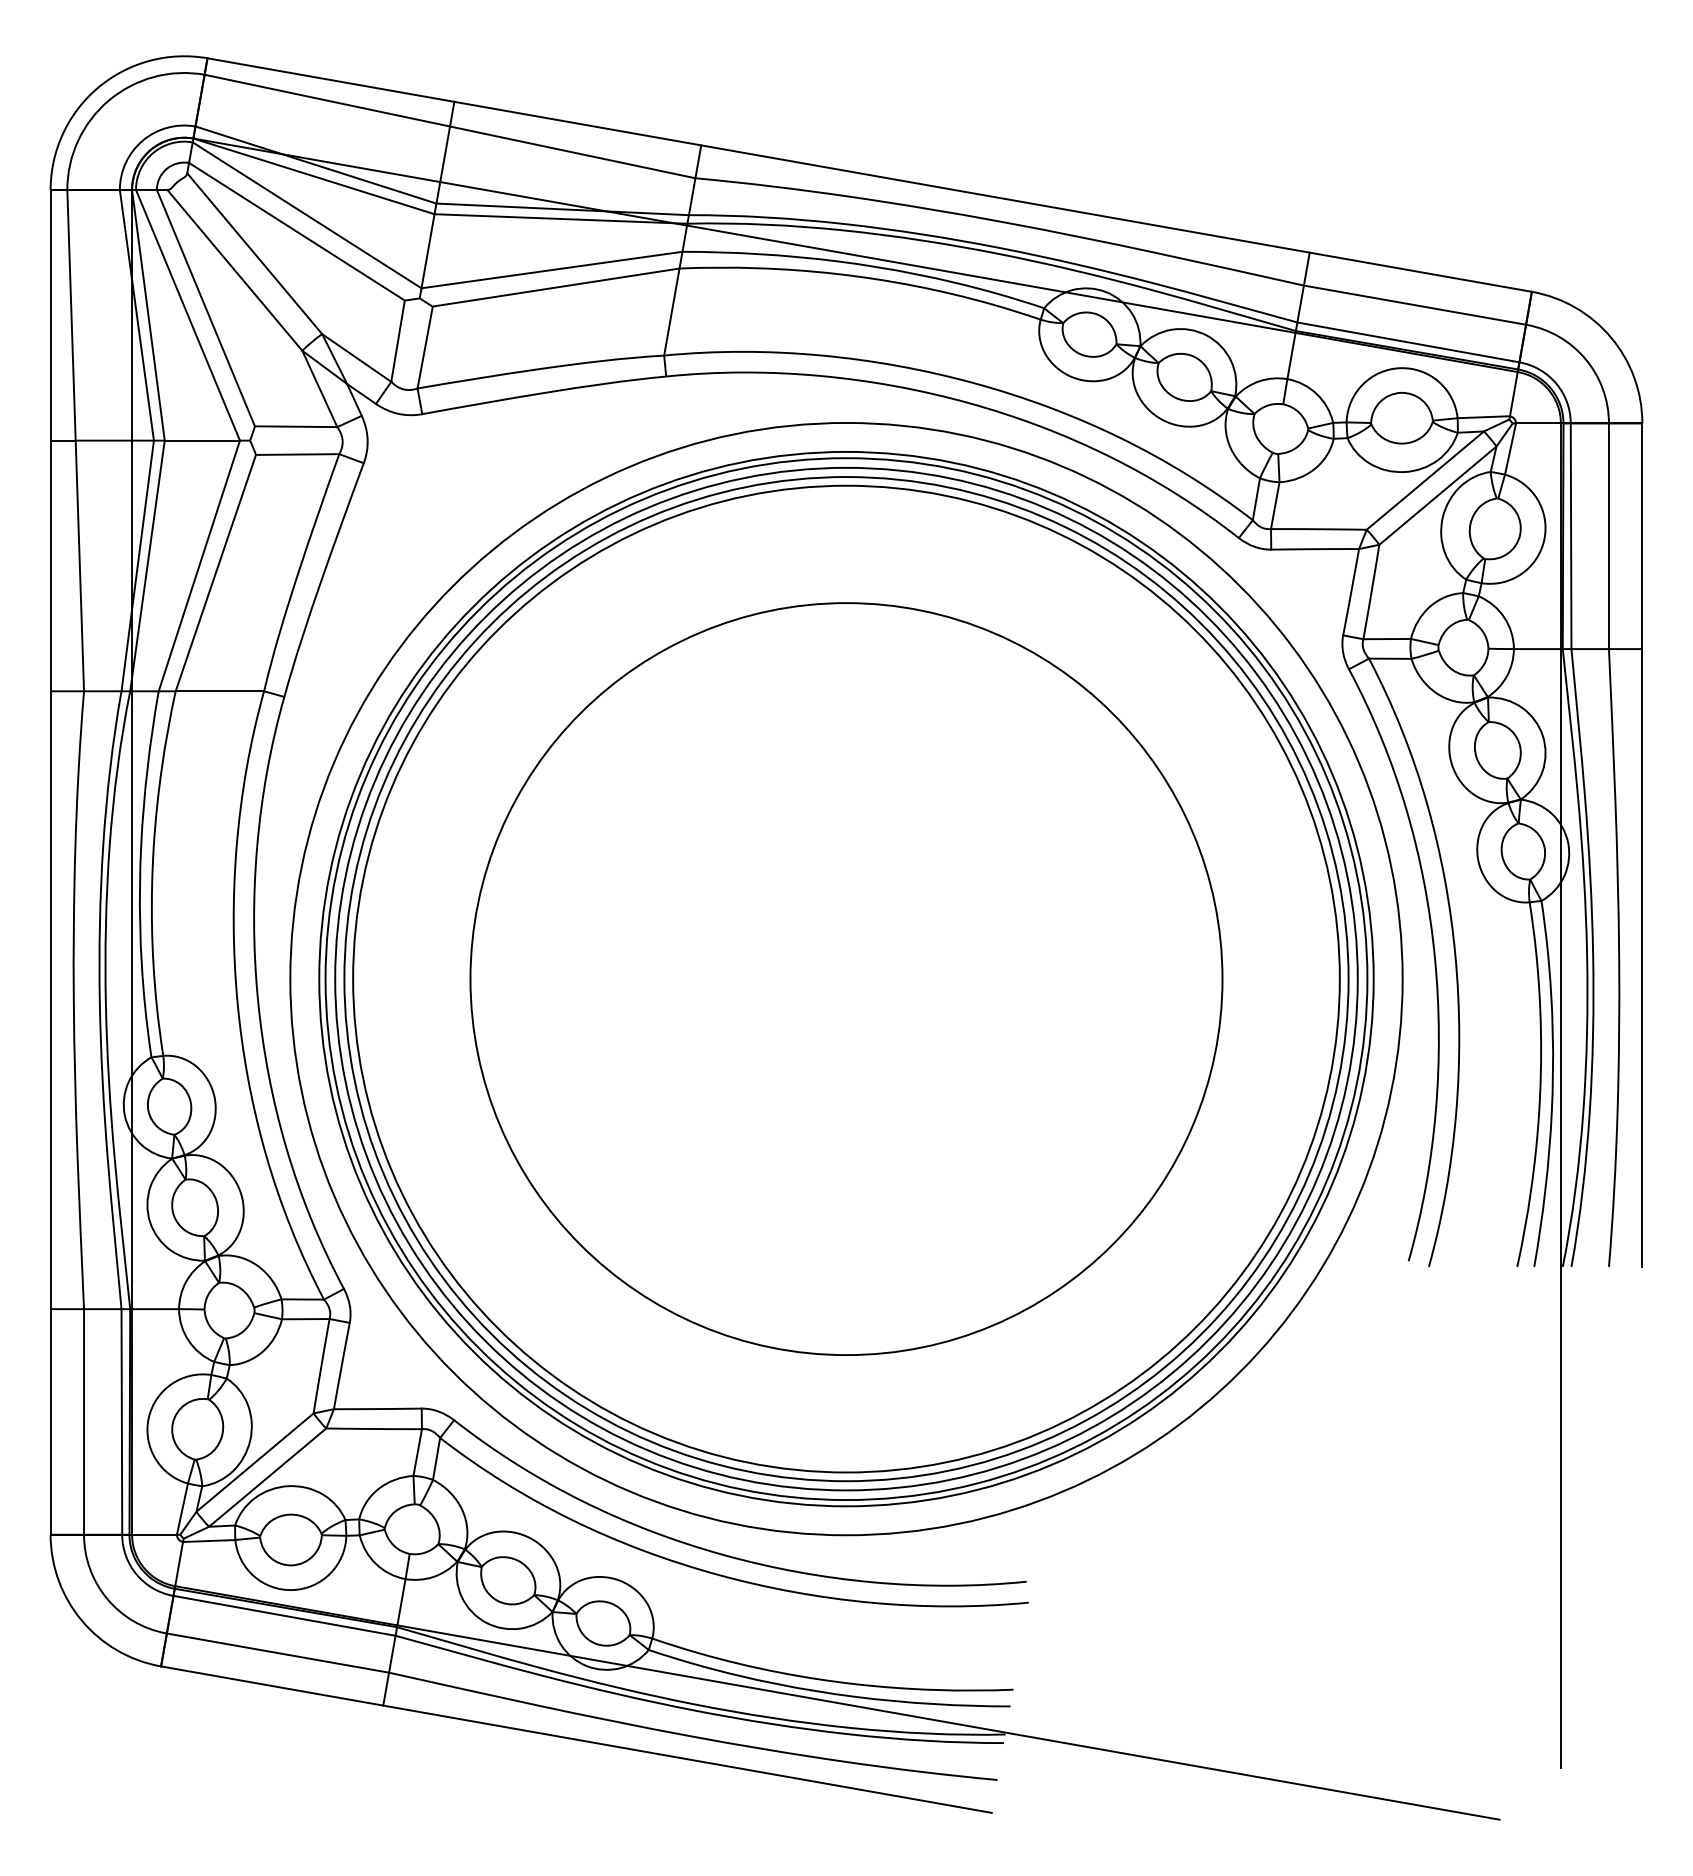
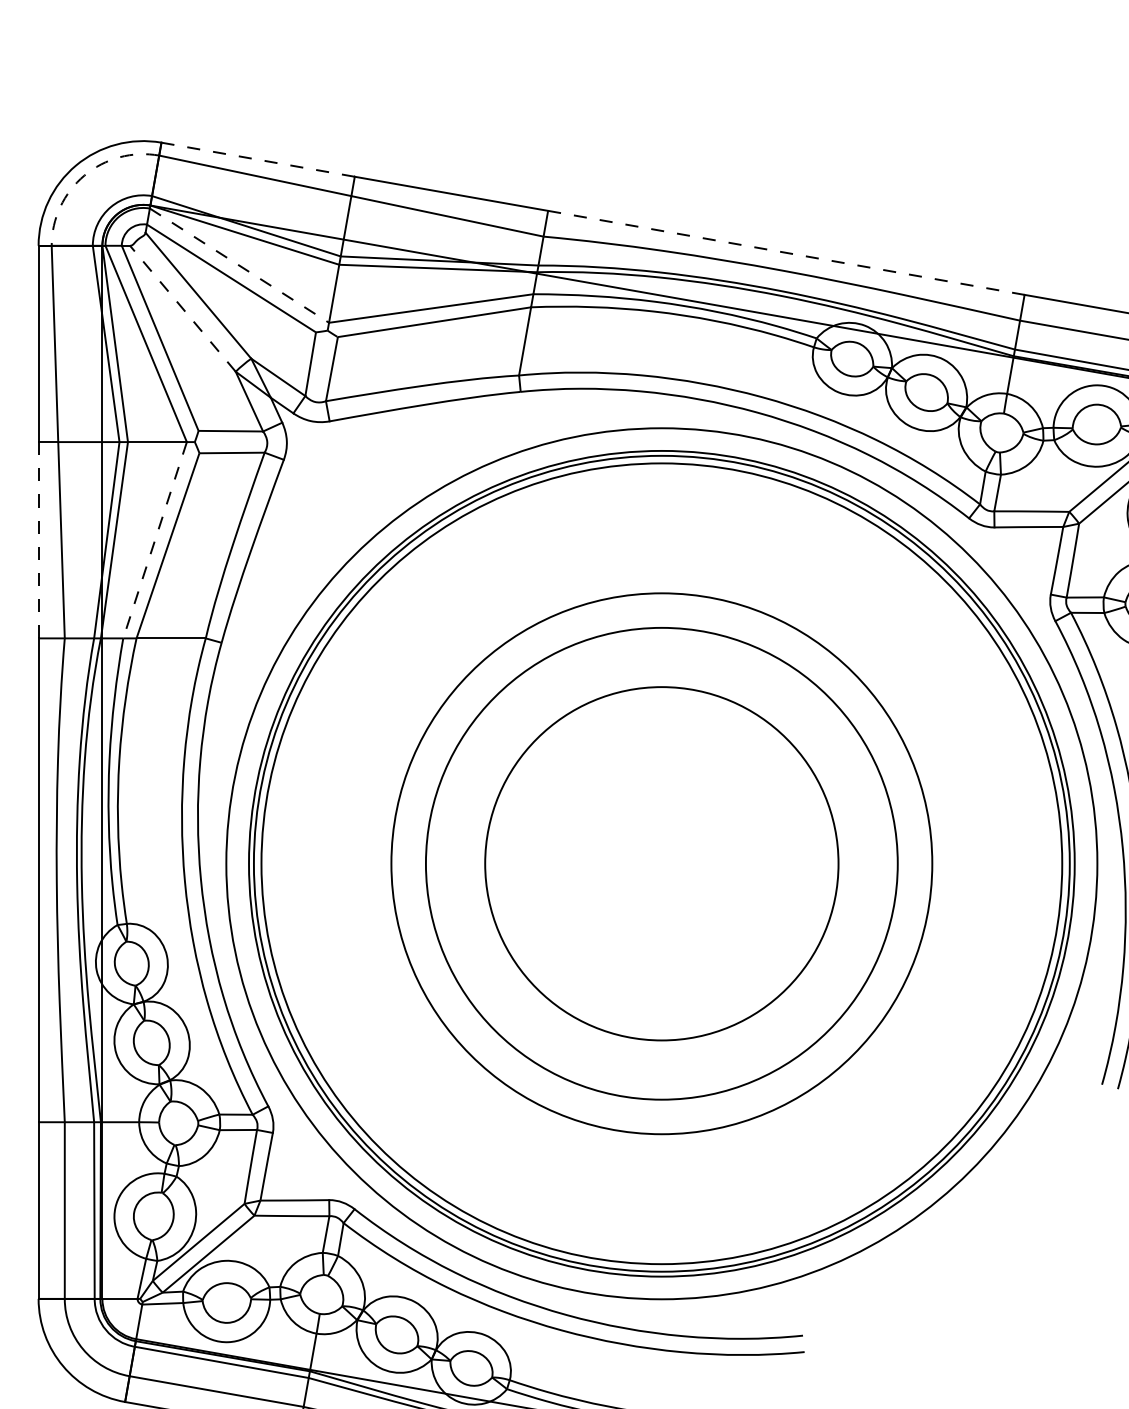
line: (331, 80) -> (258, 160), solid -> dashed
arc: (109, 100) -> (84, 175), solid -> dashed
line: (1005, 199) -> (786, 253), solid -> dashed
line: (307, 215) -> (239, 265), solid -> dashed
line: (234, 270) -> (182, 308), solid -> dashed
line: (199, 565) -> (155, 539), solid -> dashed
line: (50, 566) -> (38, 540), solid -> dashed
circle: (846, 978) -> (661, 863), size x0.7
circle: (846, 979) -> (661, 864), size x0.6
circle: (846, 979) -> (661, 864), size x0.6

